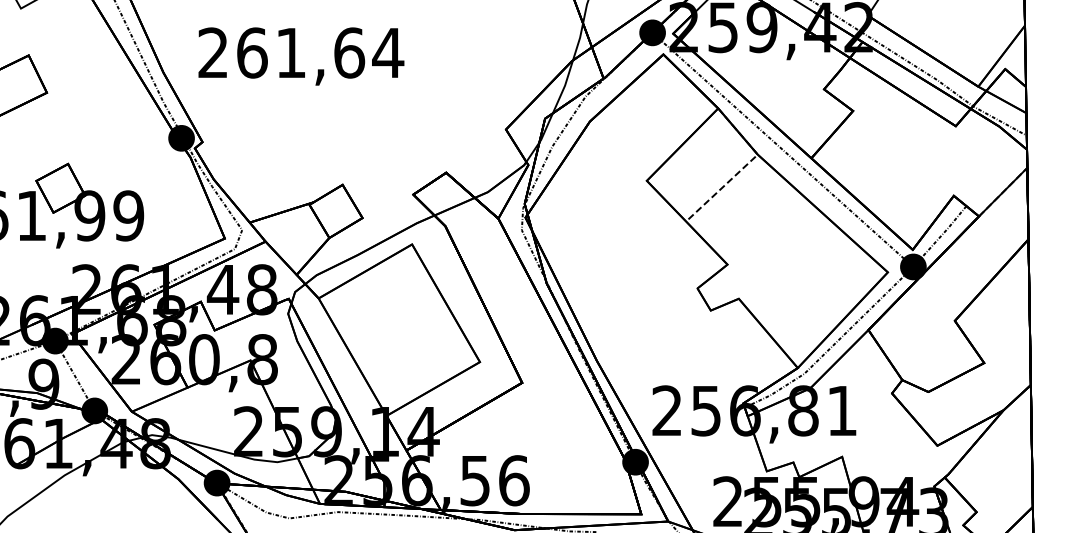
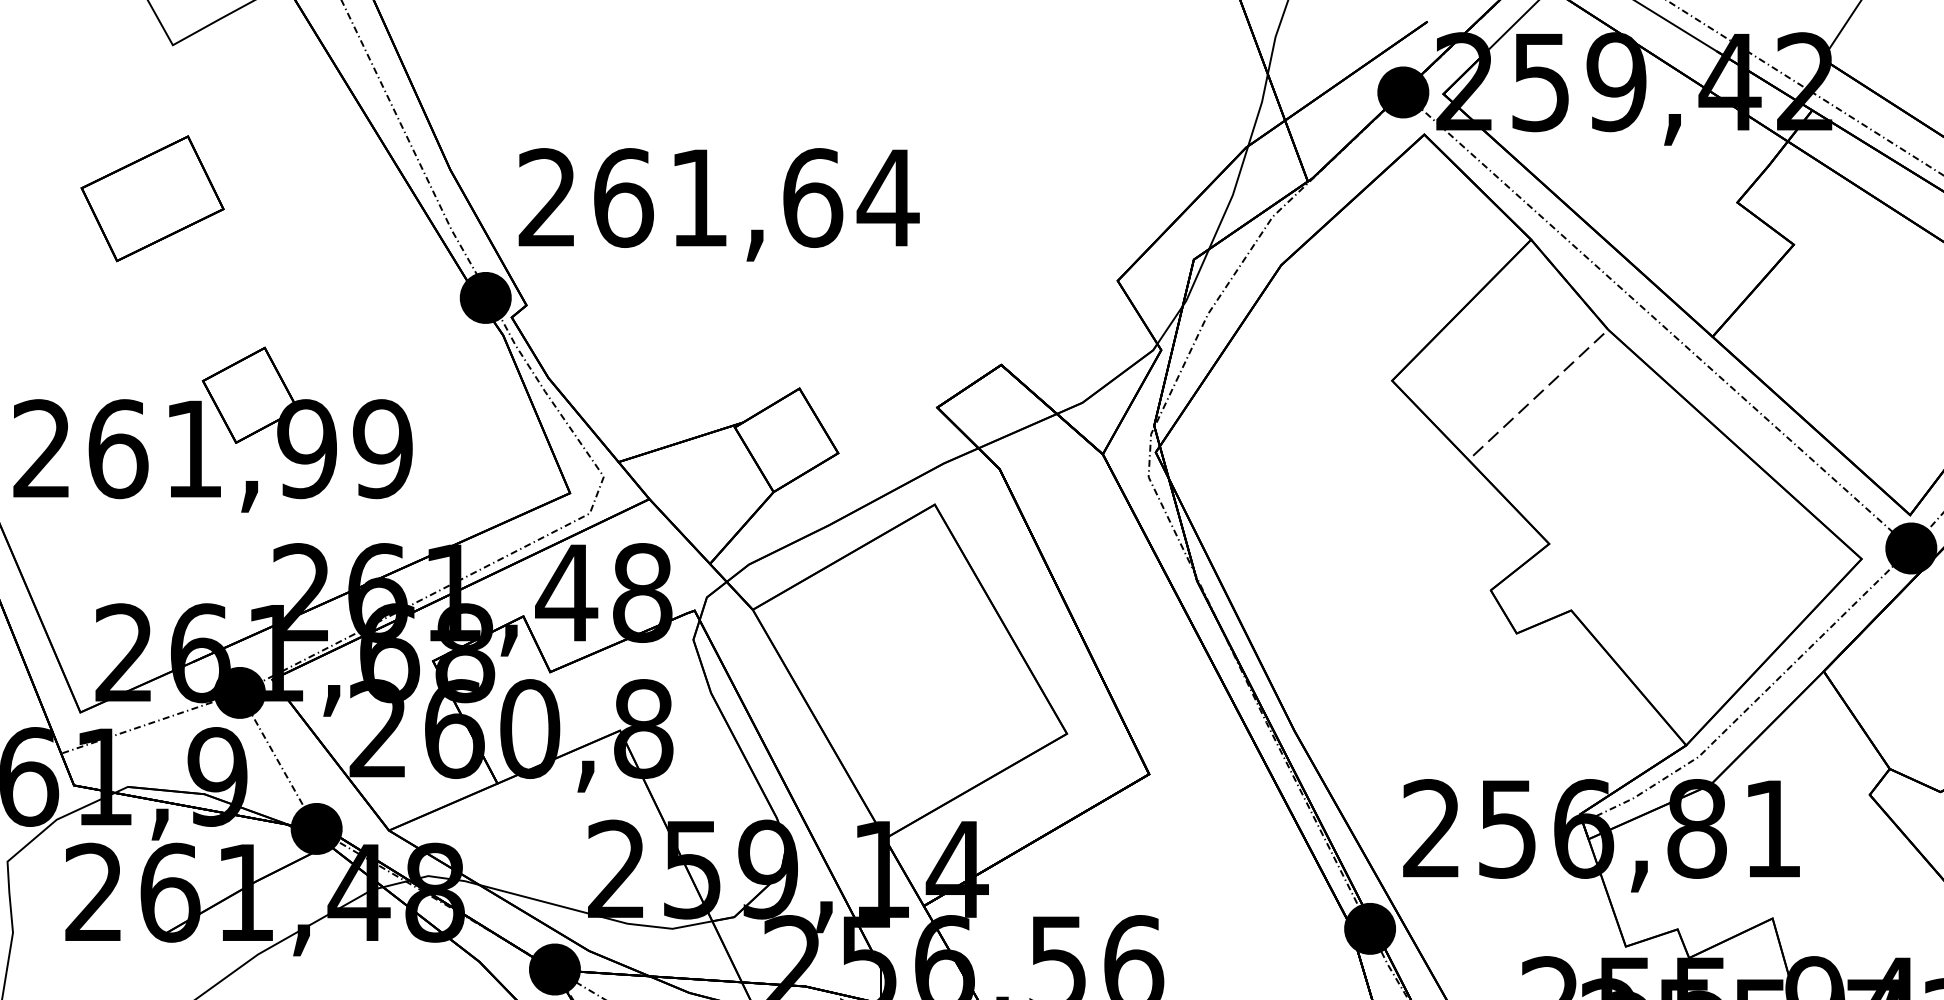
text: (301, 56) -> (719, 204), moved

